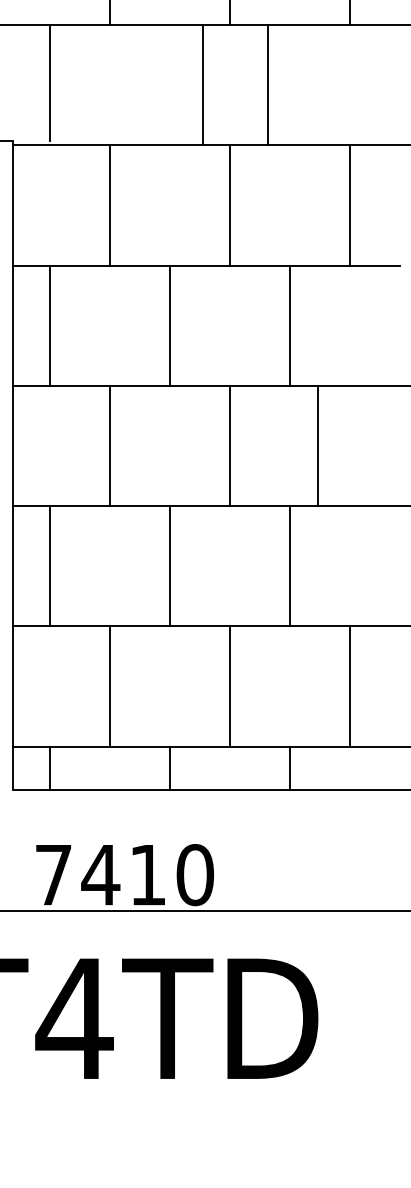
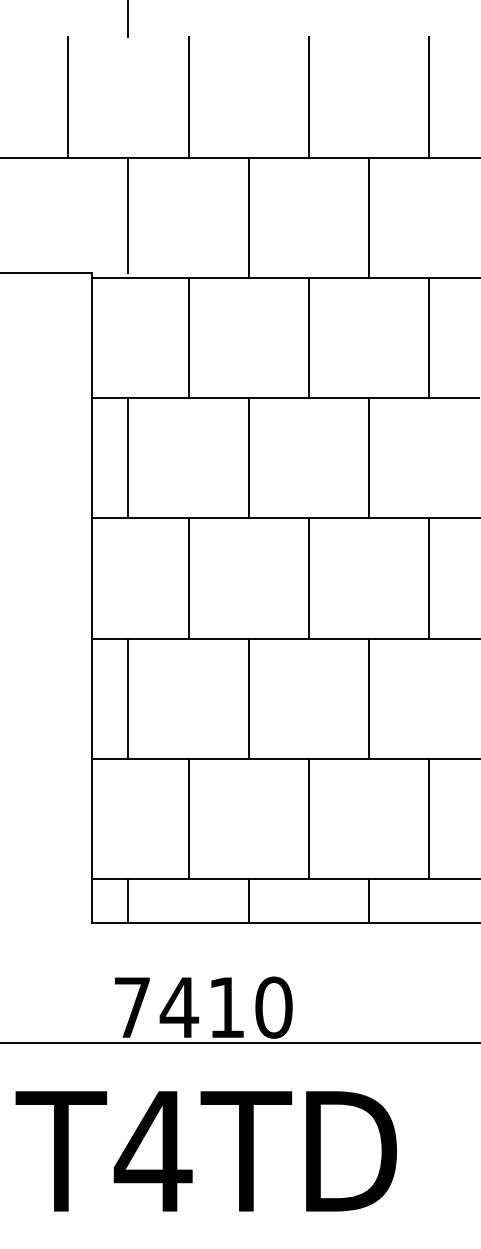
line: (202, 84) -> (248, 217), moved
line: (267, 84) -> (368, 217), moved
line: (318, 445) -> (429, 578), moved

